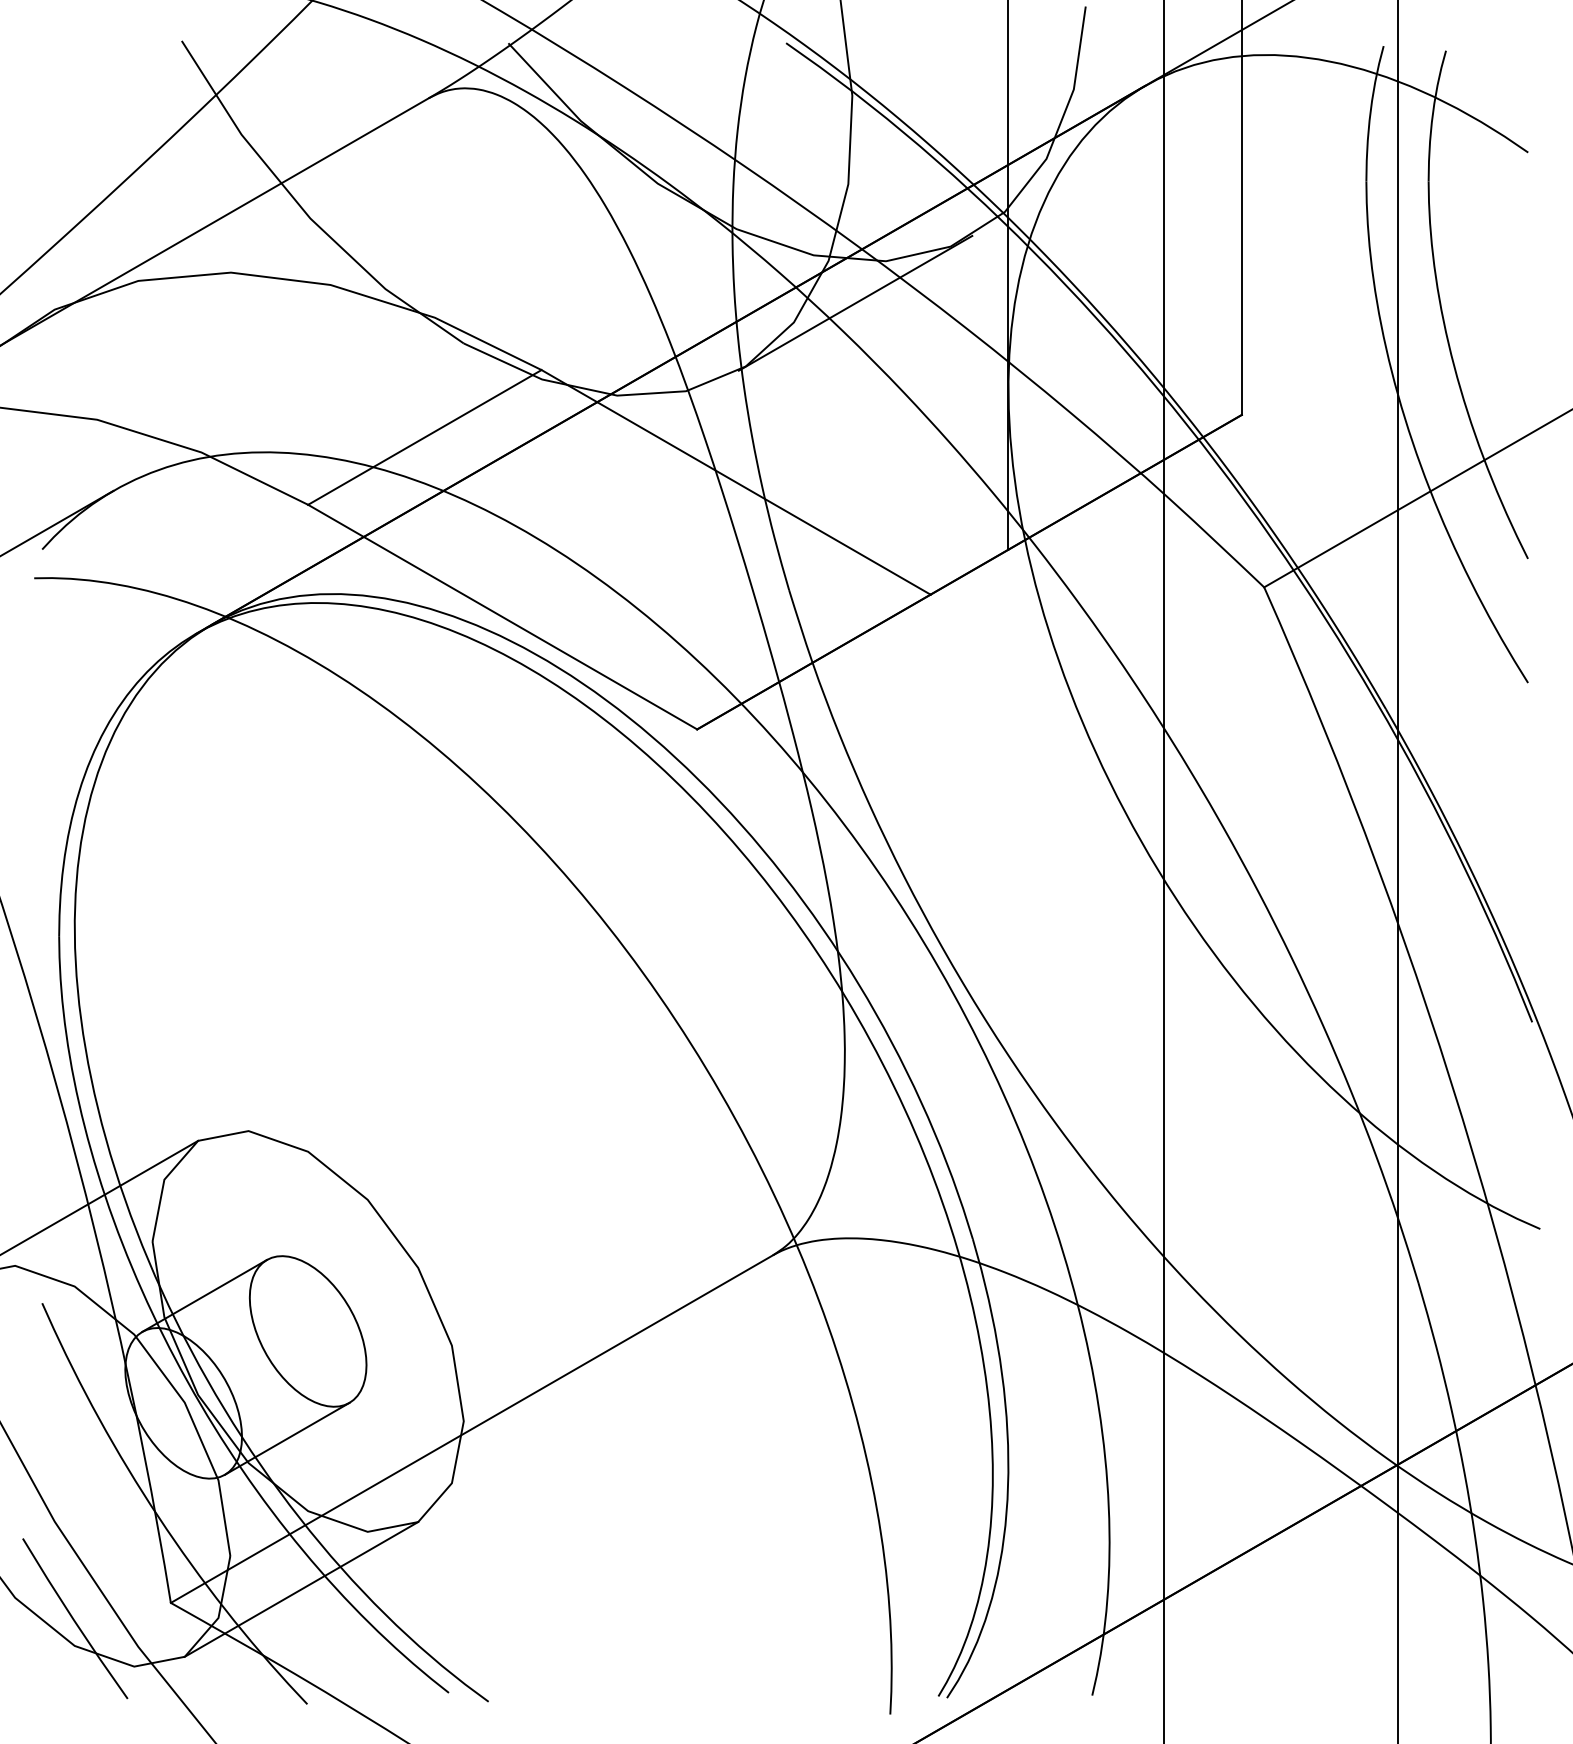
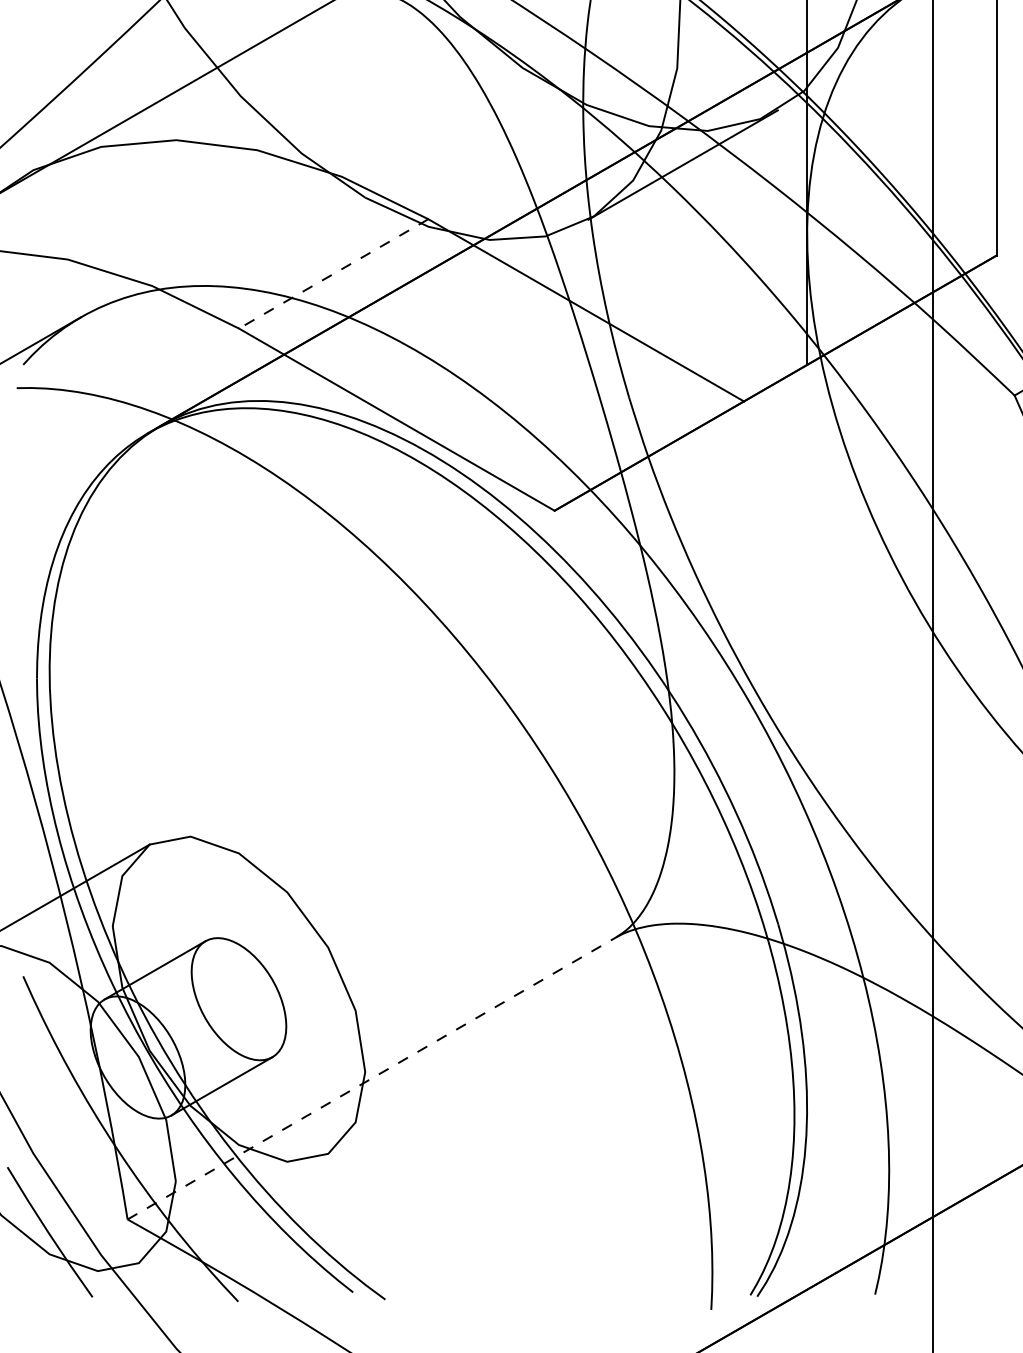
line: (424, 437) -> (333, 273), solid -> dashed
line: (471, 1429) -> (371, 1078), solid -> dashed
line: (301, 1589) -> (233, 1208), removed

